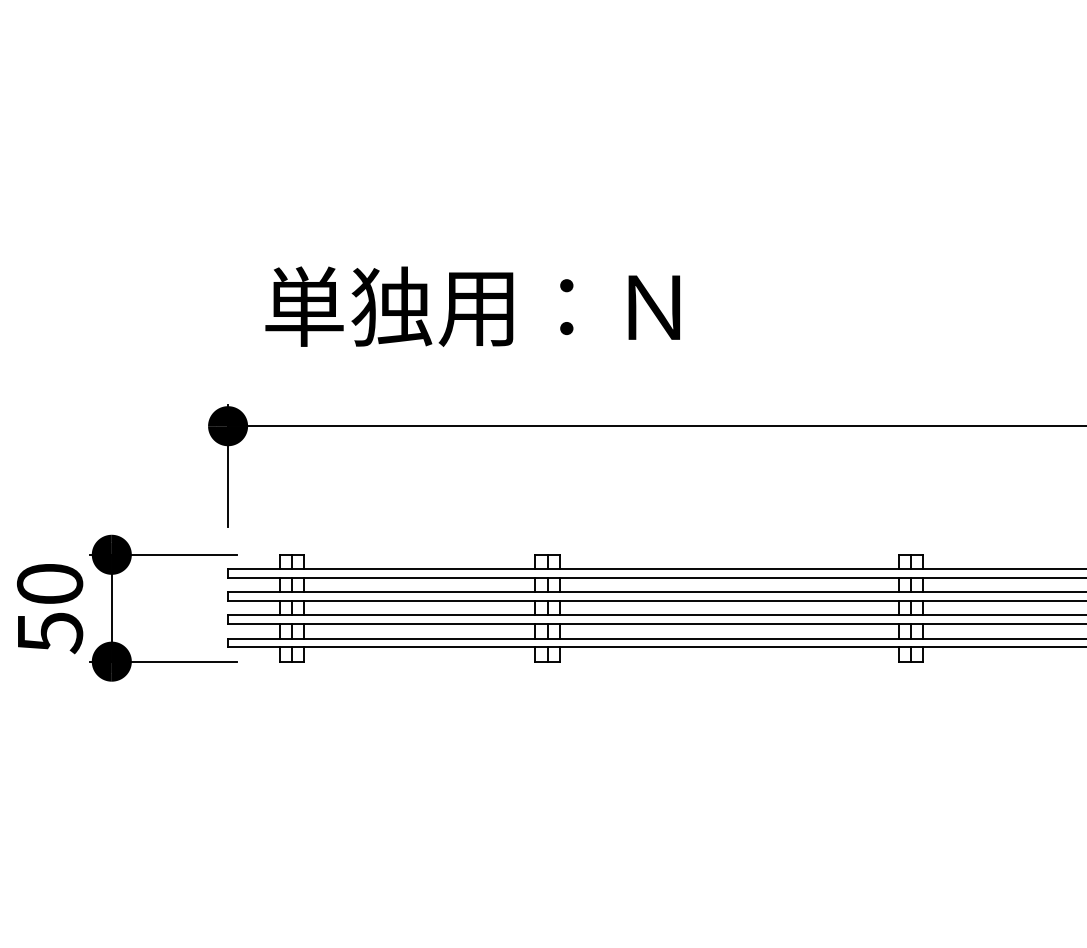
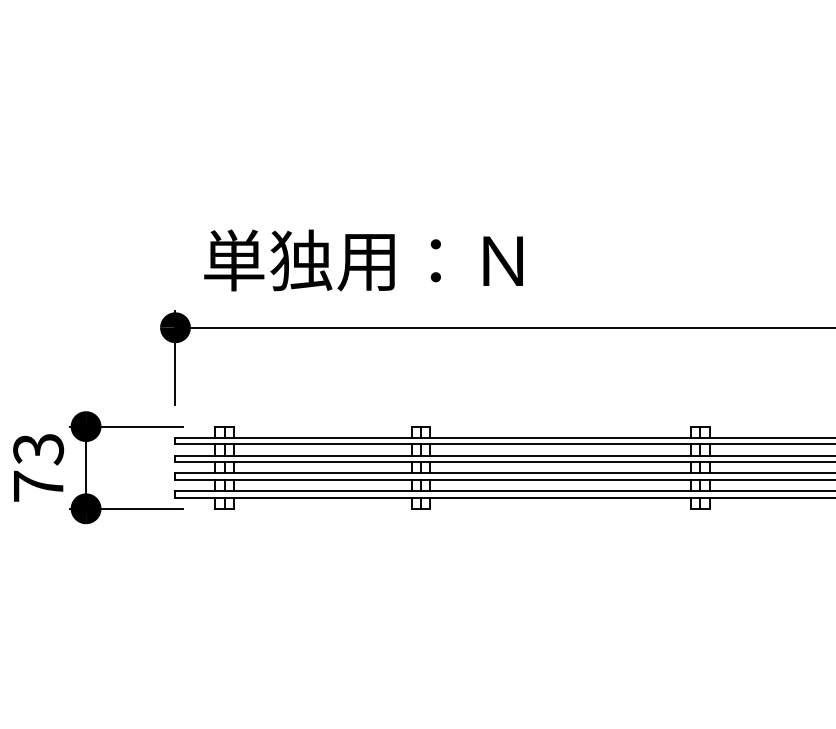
text: (472, 306) -> (363, 260), moved
text: (50, 609) -> (38, 468), 50 -> 73

